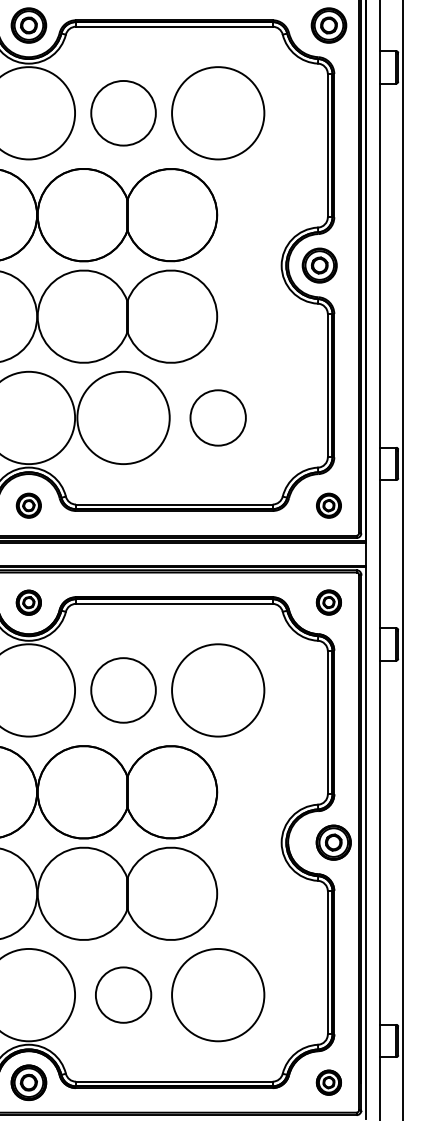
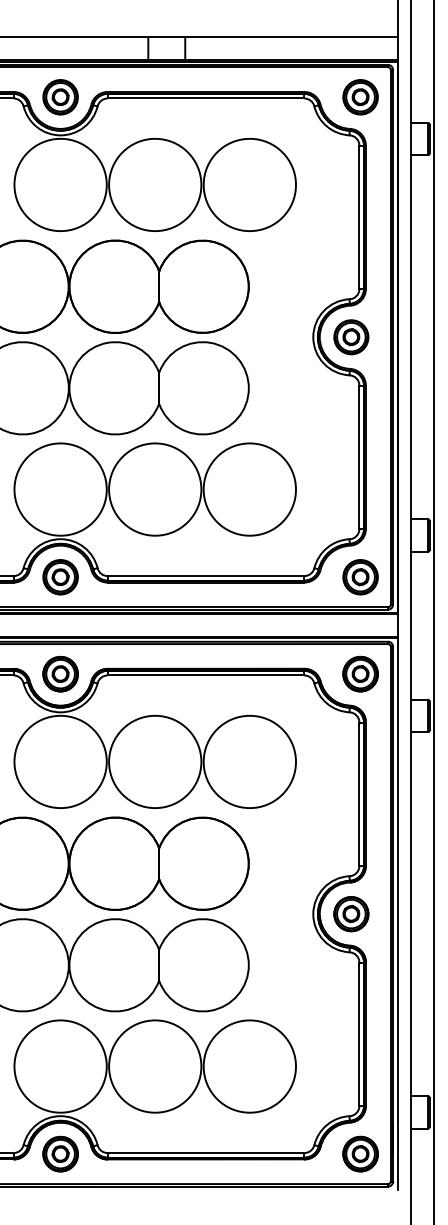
circle: (123, 112) -> (155, 184), size x1.43
circle: (217, 417) -> (249, 489), size x1.67
part: (28, 505) -> (60, 577), size x1.43
part: (328, 505) -> (360, 577), size x1.43
part: (328, 601) -> (360, 673), size x1.43
part: (28, 602) -> (60, 674), size x1.43
circle: (123, 689) -> (155, 761), size x1.43
part: (333, 843) -> (351, 914), moved
circle: (123, 995) -> (155, 1066), size x1.67
part: (328, 1082) -> (360, 1153), size x1.43

